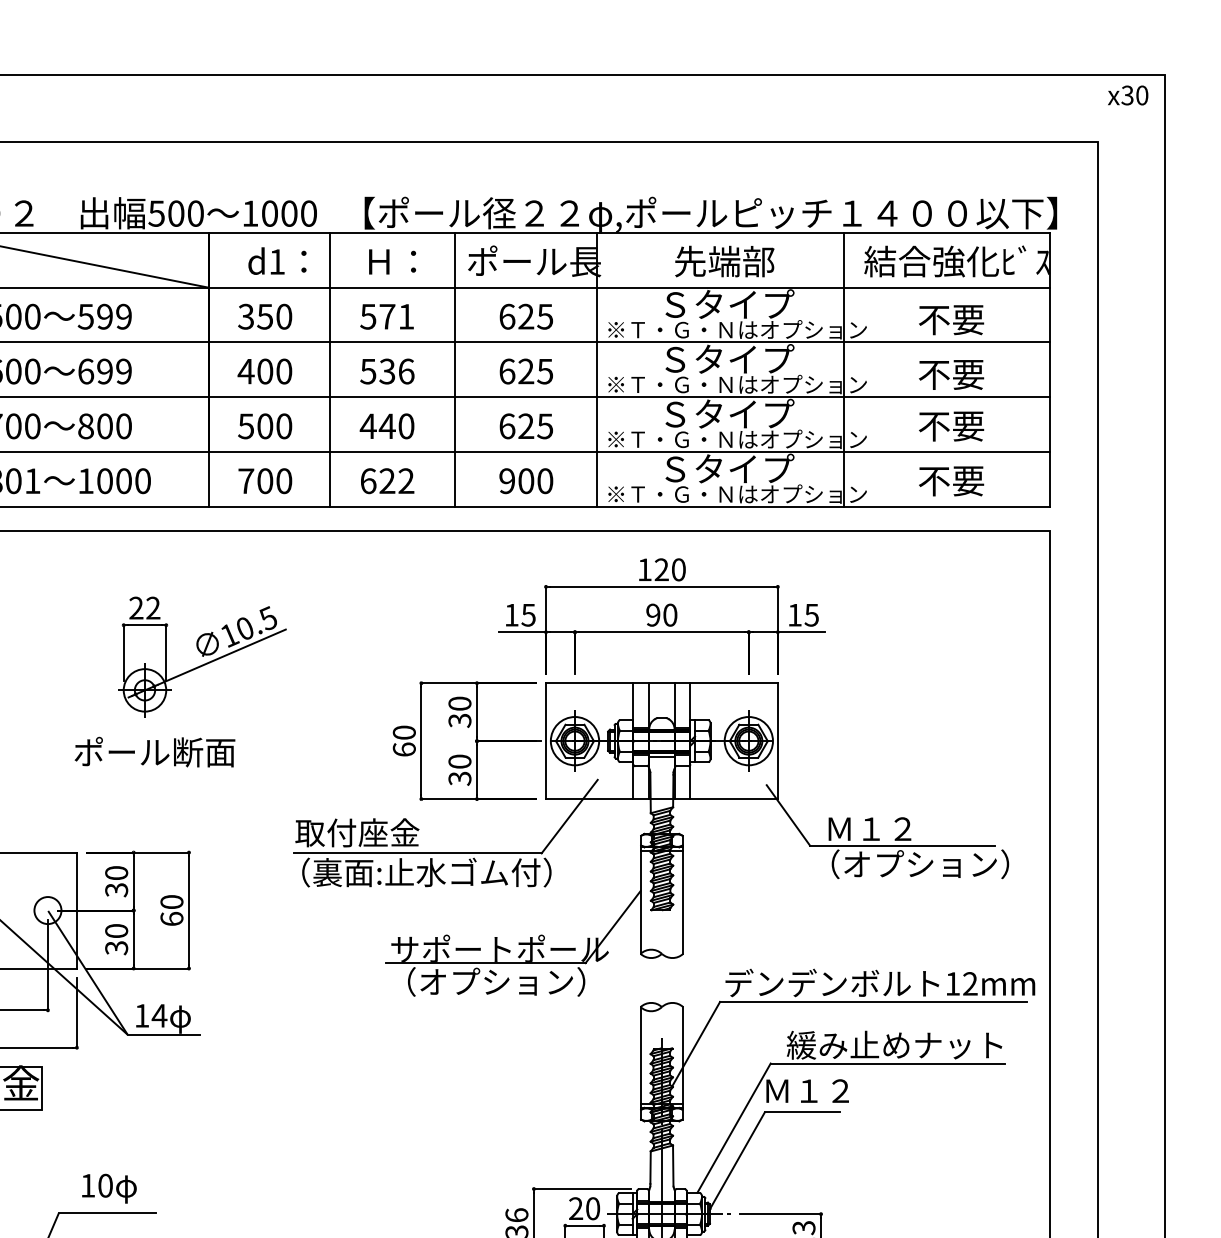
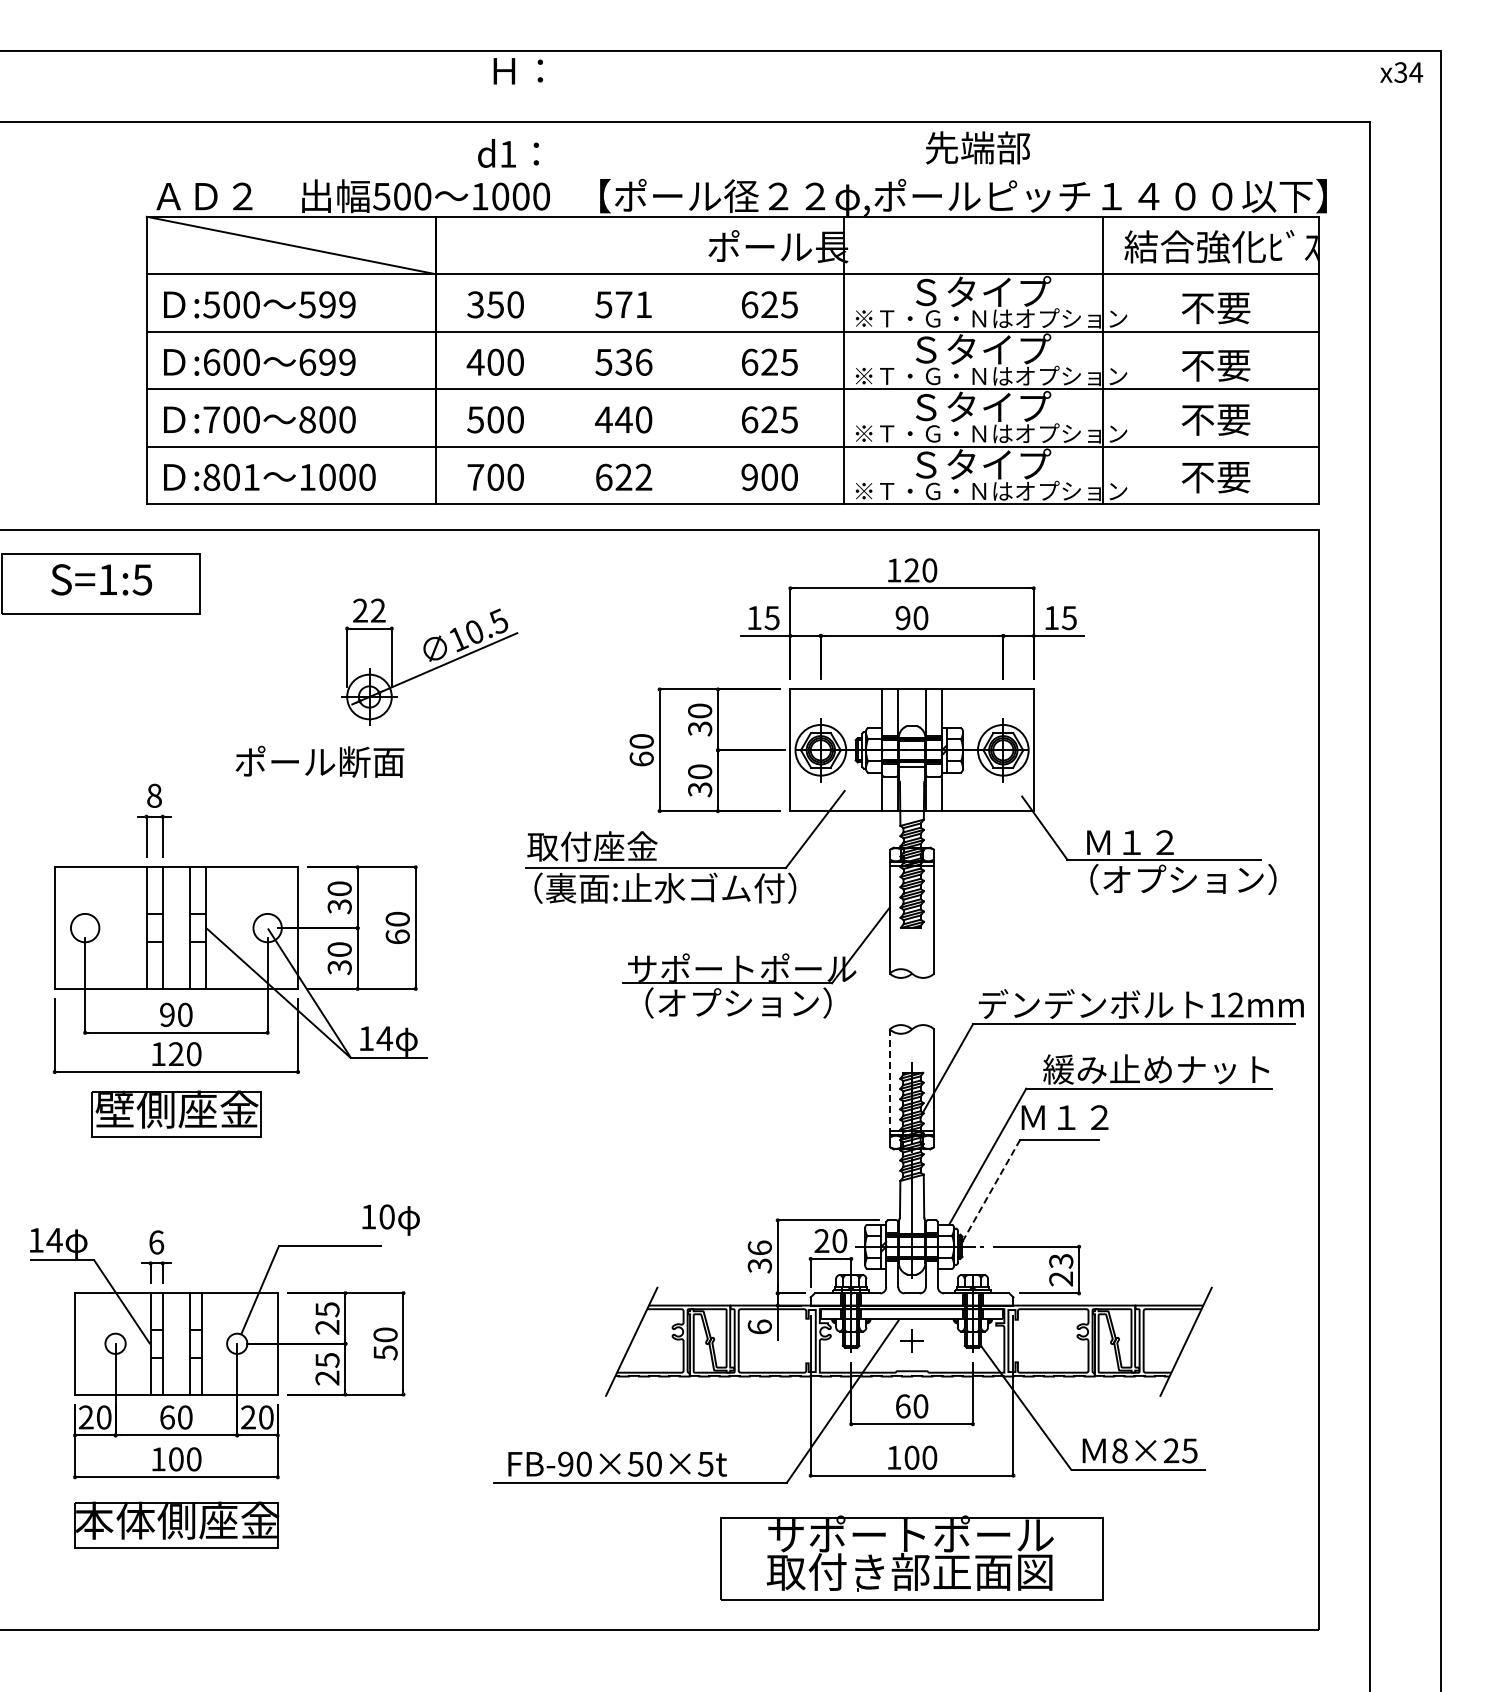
text: (1142, 95) -> (1416, 72), x30 -> x34
text: (277, 261) -> (508, 153), moved
text: (725, 261) -> (978, 147), moved
text: (391, 262) -> (517, 71), moved
line: (330, 369) -> (564, 360), removed
line: (454, 369) -> (694, 360), removed
text: (154, 751) -> (319, 761), moved
line: (640, 1057) -> (889, 1082), solid -> dashed
line: (737, 1160) -> (991, 1190), solid -> dashed
text: (108, 1188) -> (390, 1219), moved

